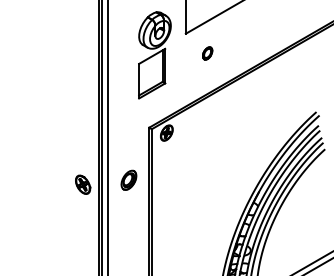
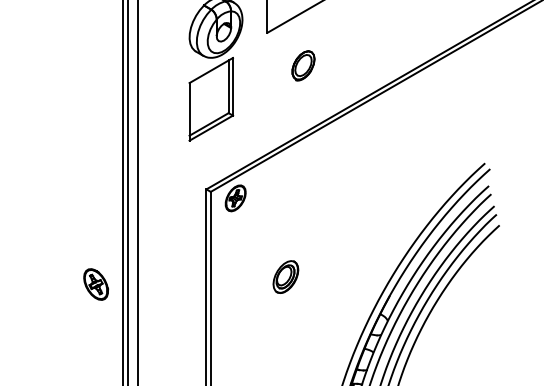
part: (207, 53) -> (303, 65), size x1.4
part: (128, 179) -> (285, 275), moved

